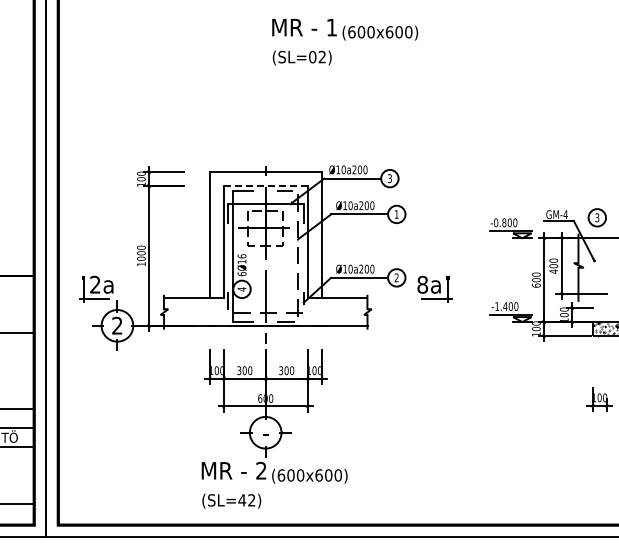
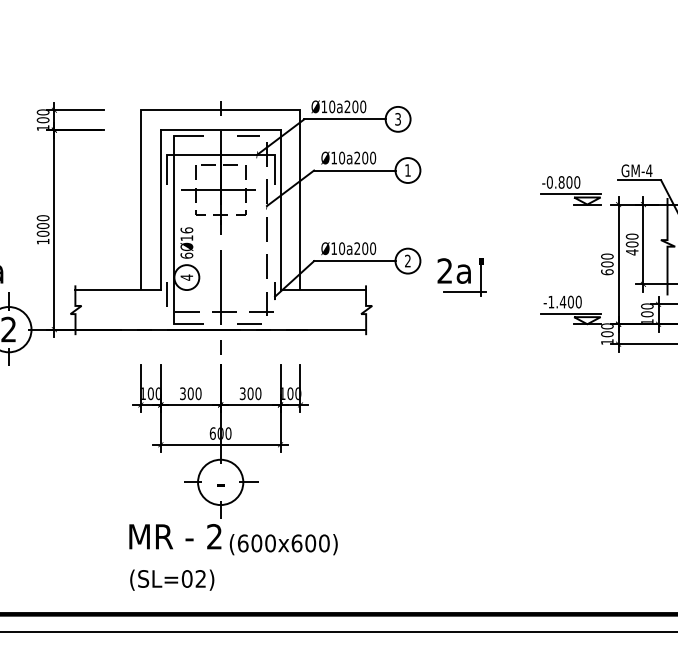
line: (265, 186) -> (220, 130), dashed -> solid
text: (422, 284) -> (444, 270), 8a -> 2a
text: (242, 500) -> (187, 579), (SL=42) -> (SL=02)

